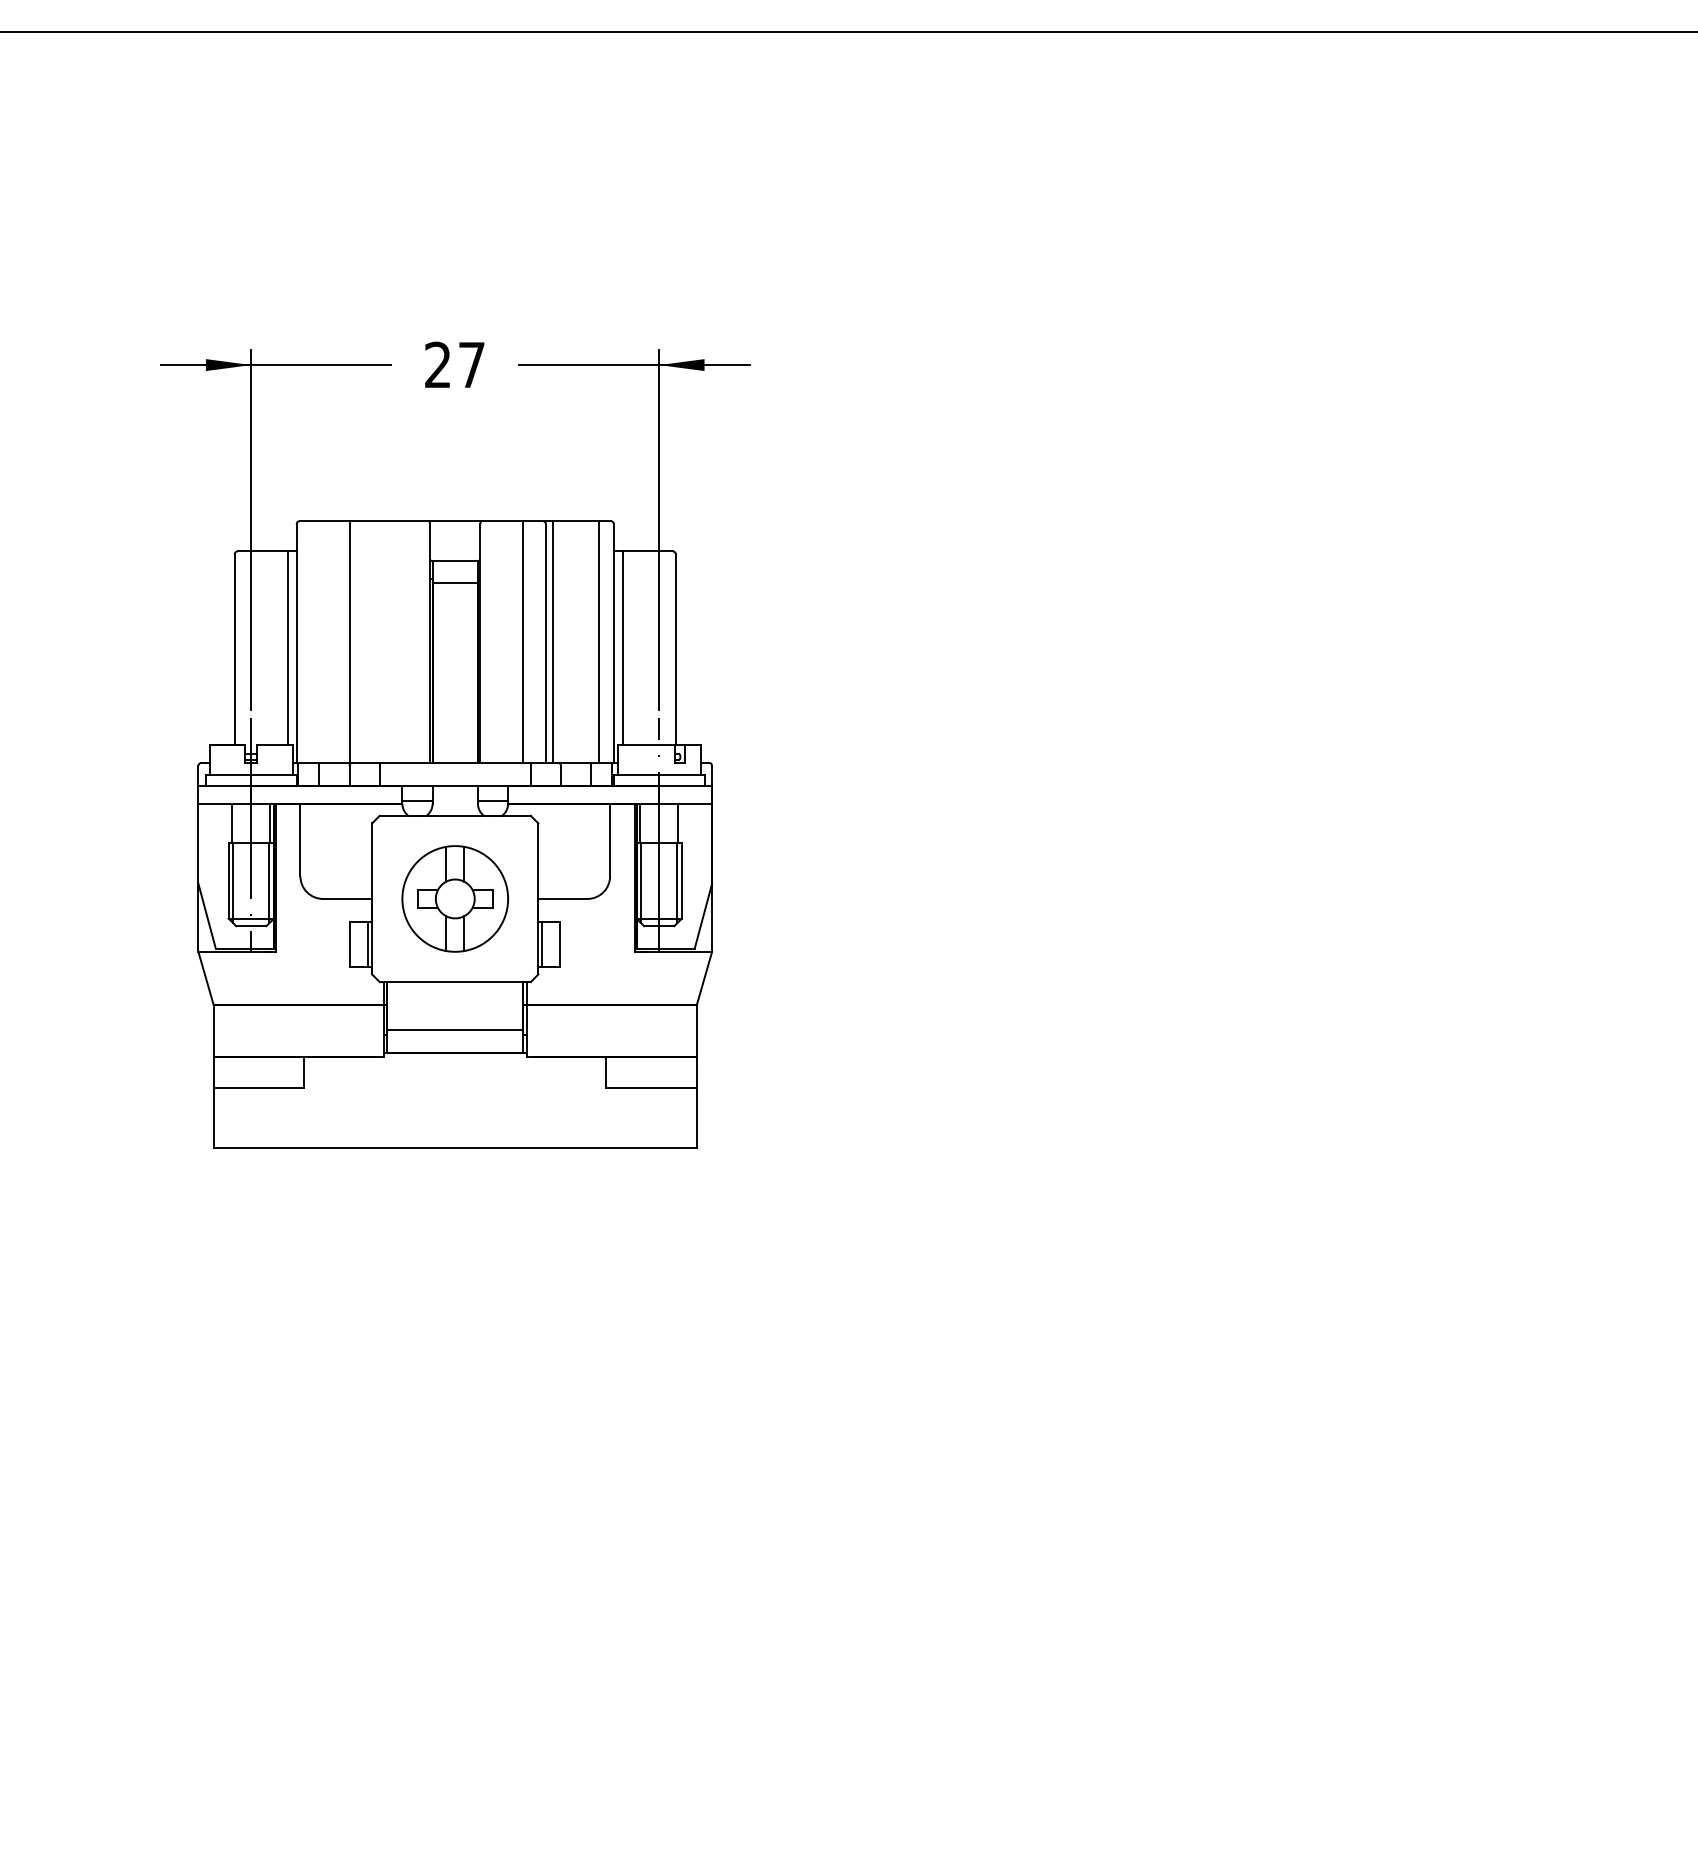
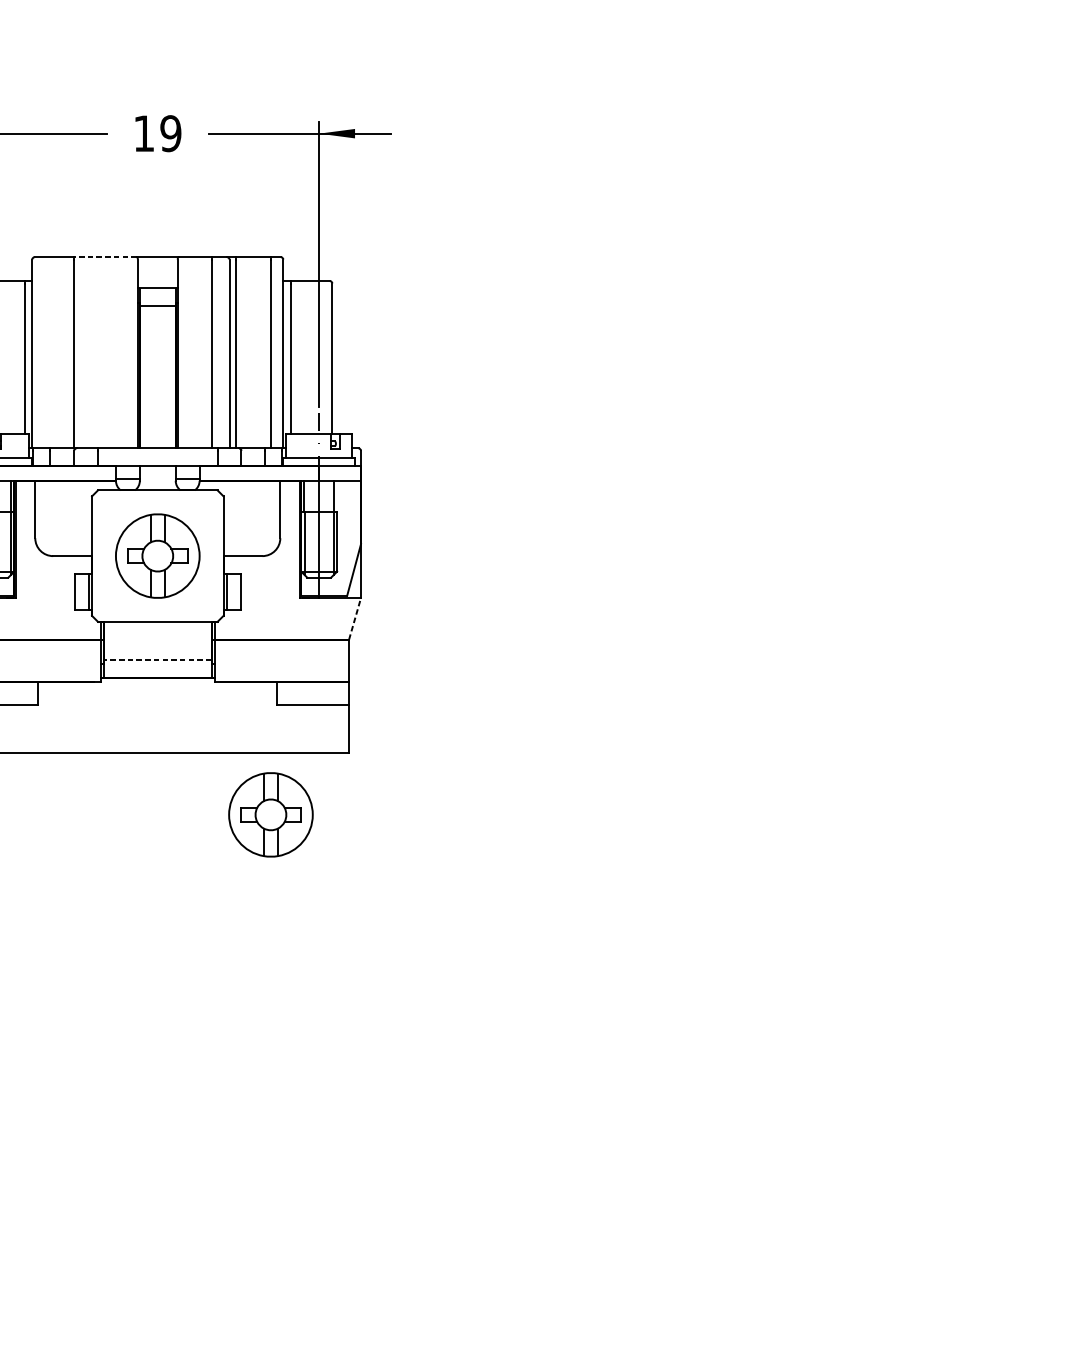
text: (455, 364) -> (157, 133), 27 -> 19
line: (389, 521) -> (105, 257), solid -> dashed
line: (704, 977) -> (355, 618), solid -> dashed
line: (455, 1030) -> (157, 660), solid -> dashed
part: (597, 1225) -> (270, 814), added

